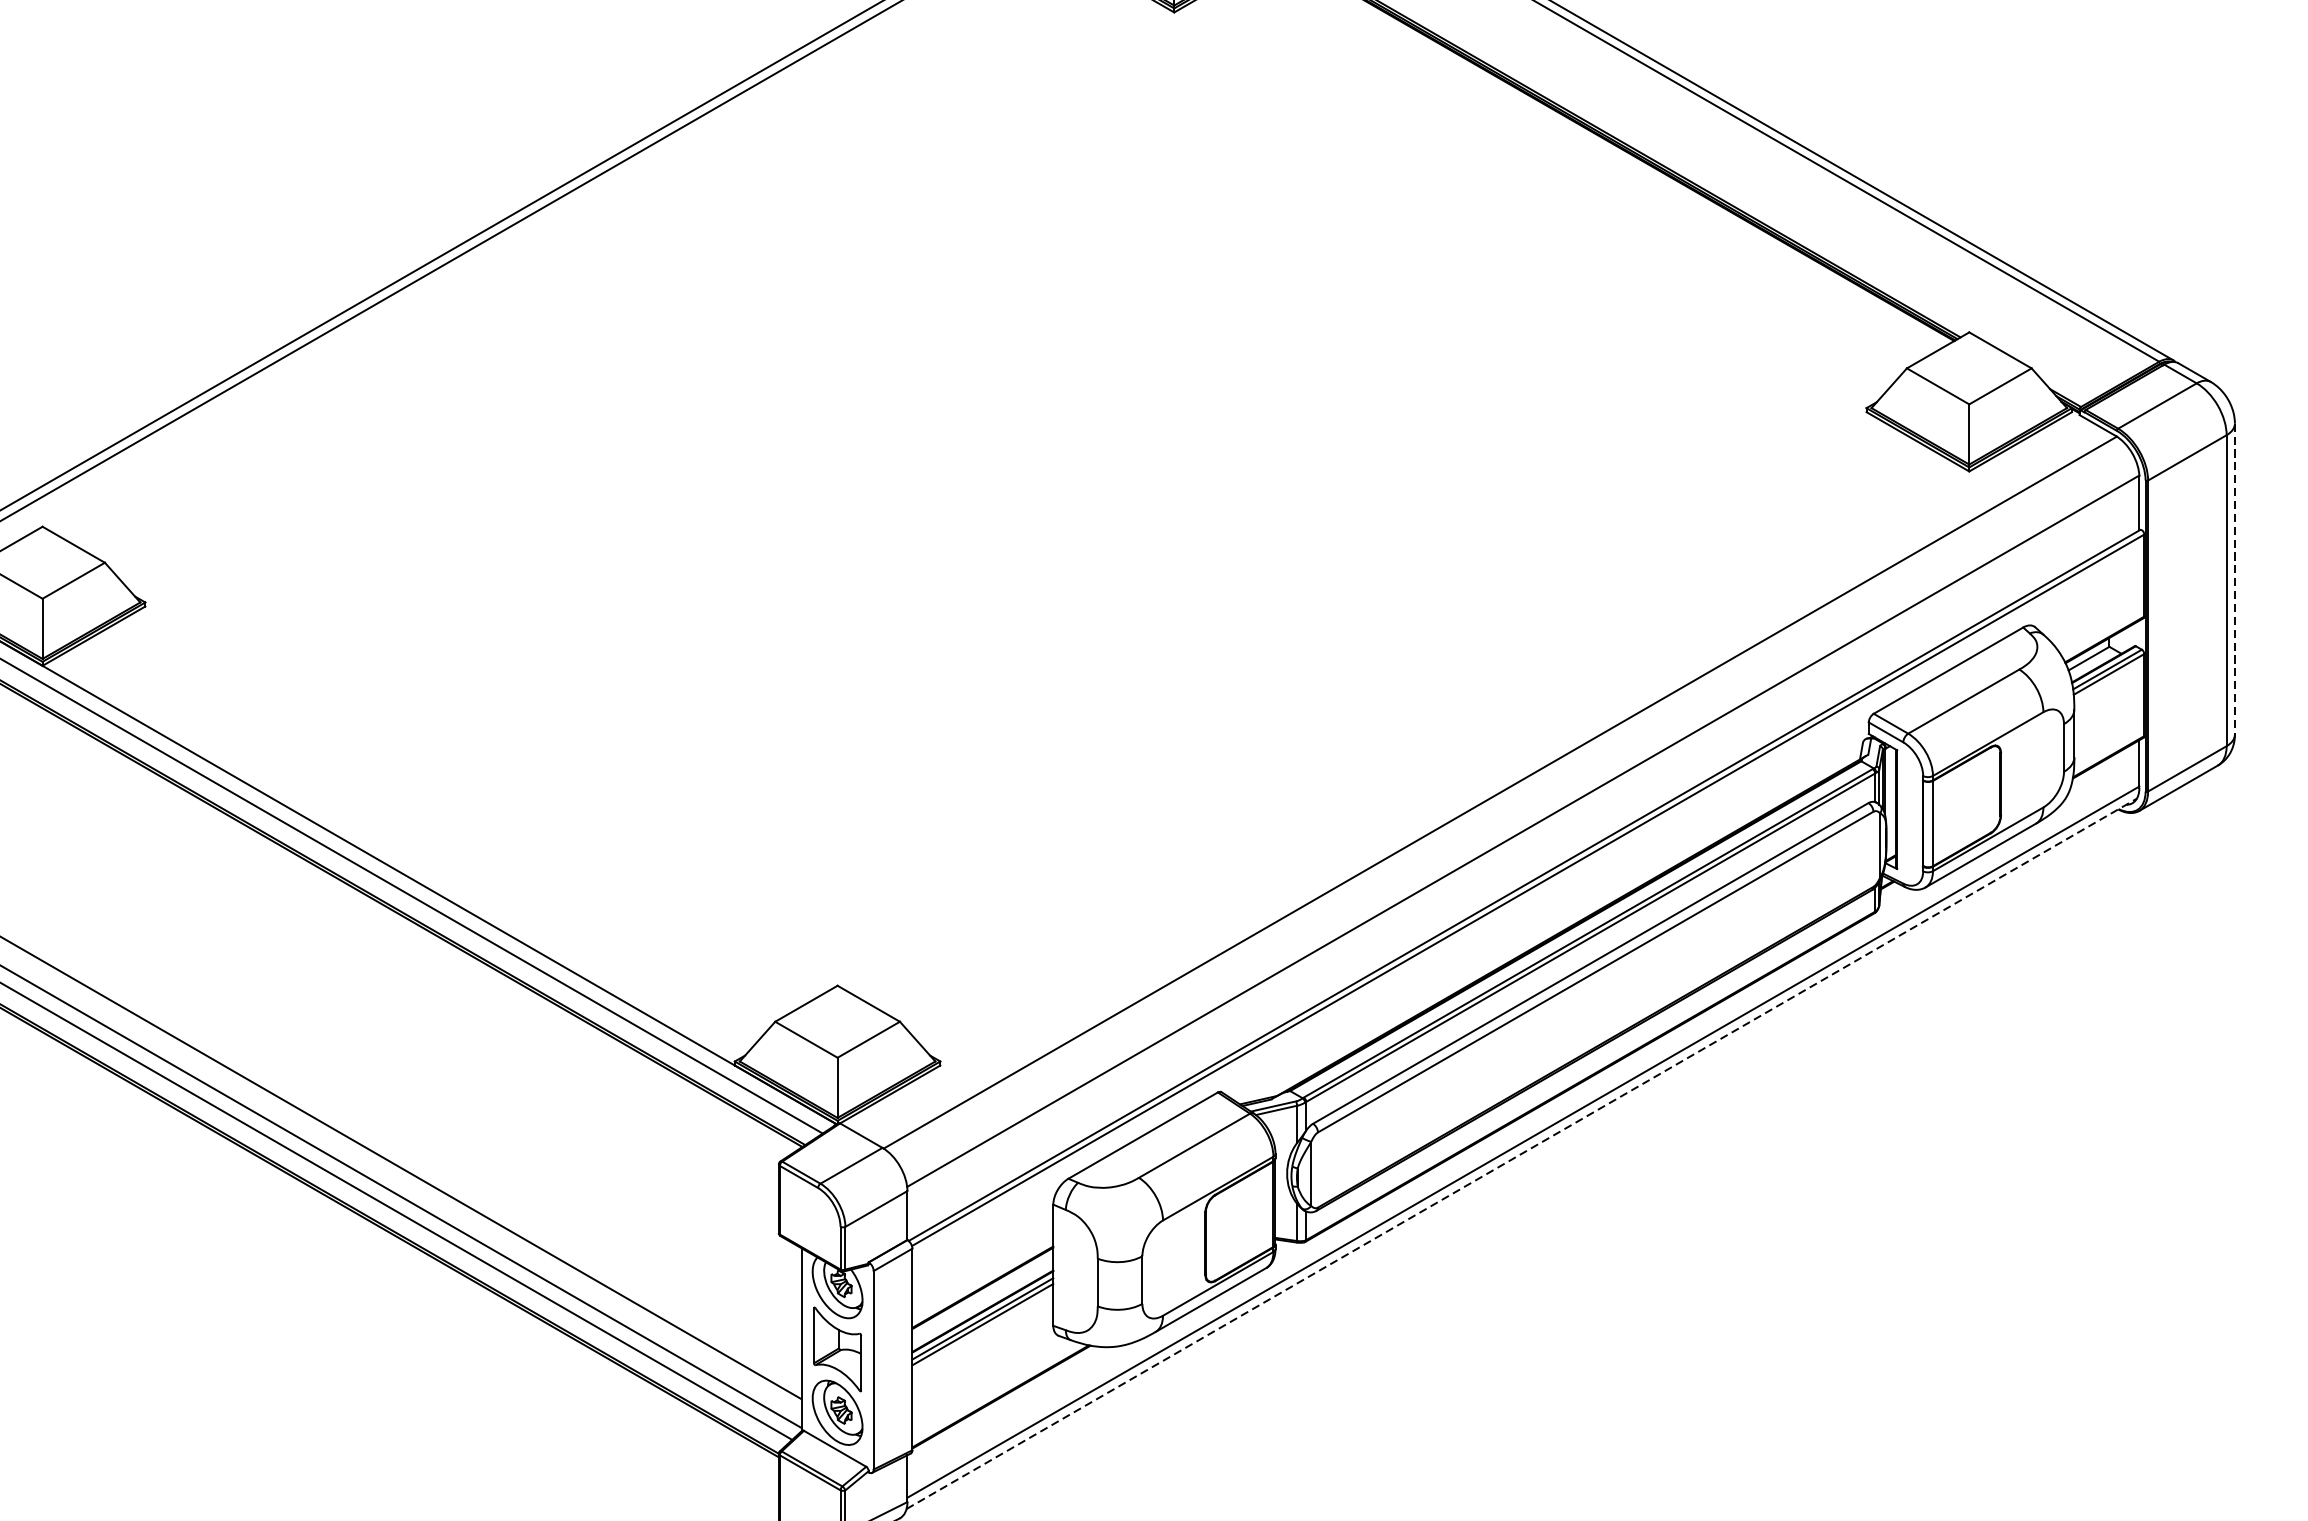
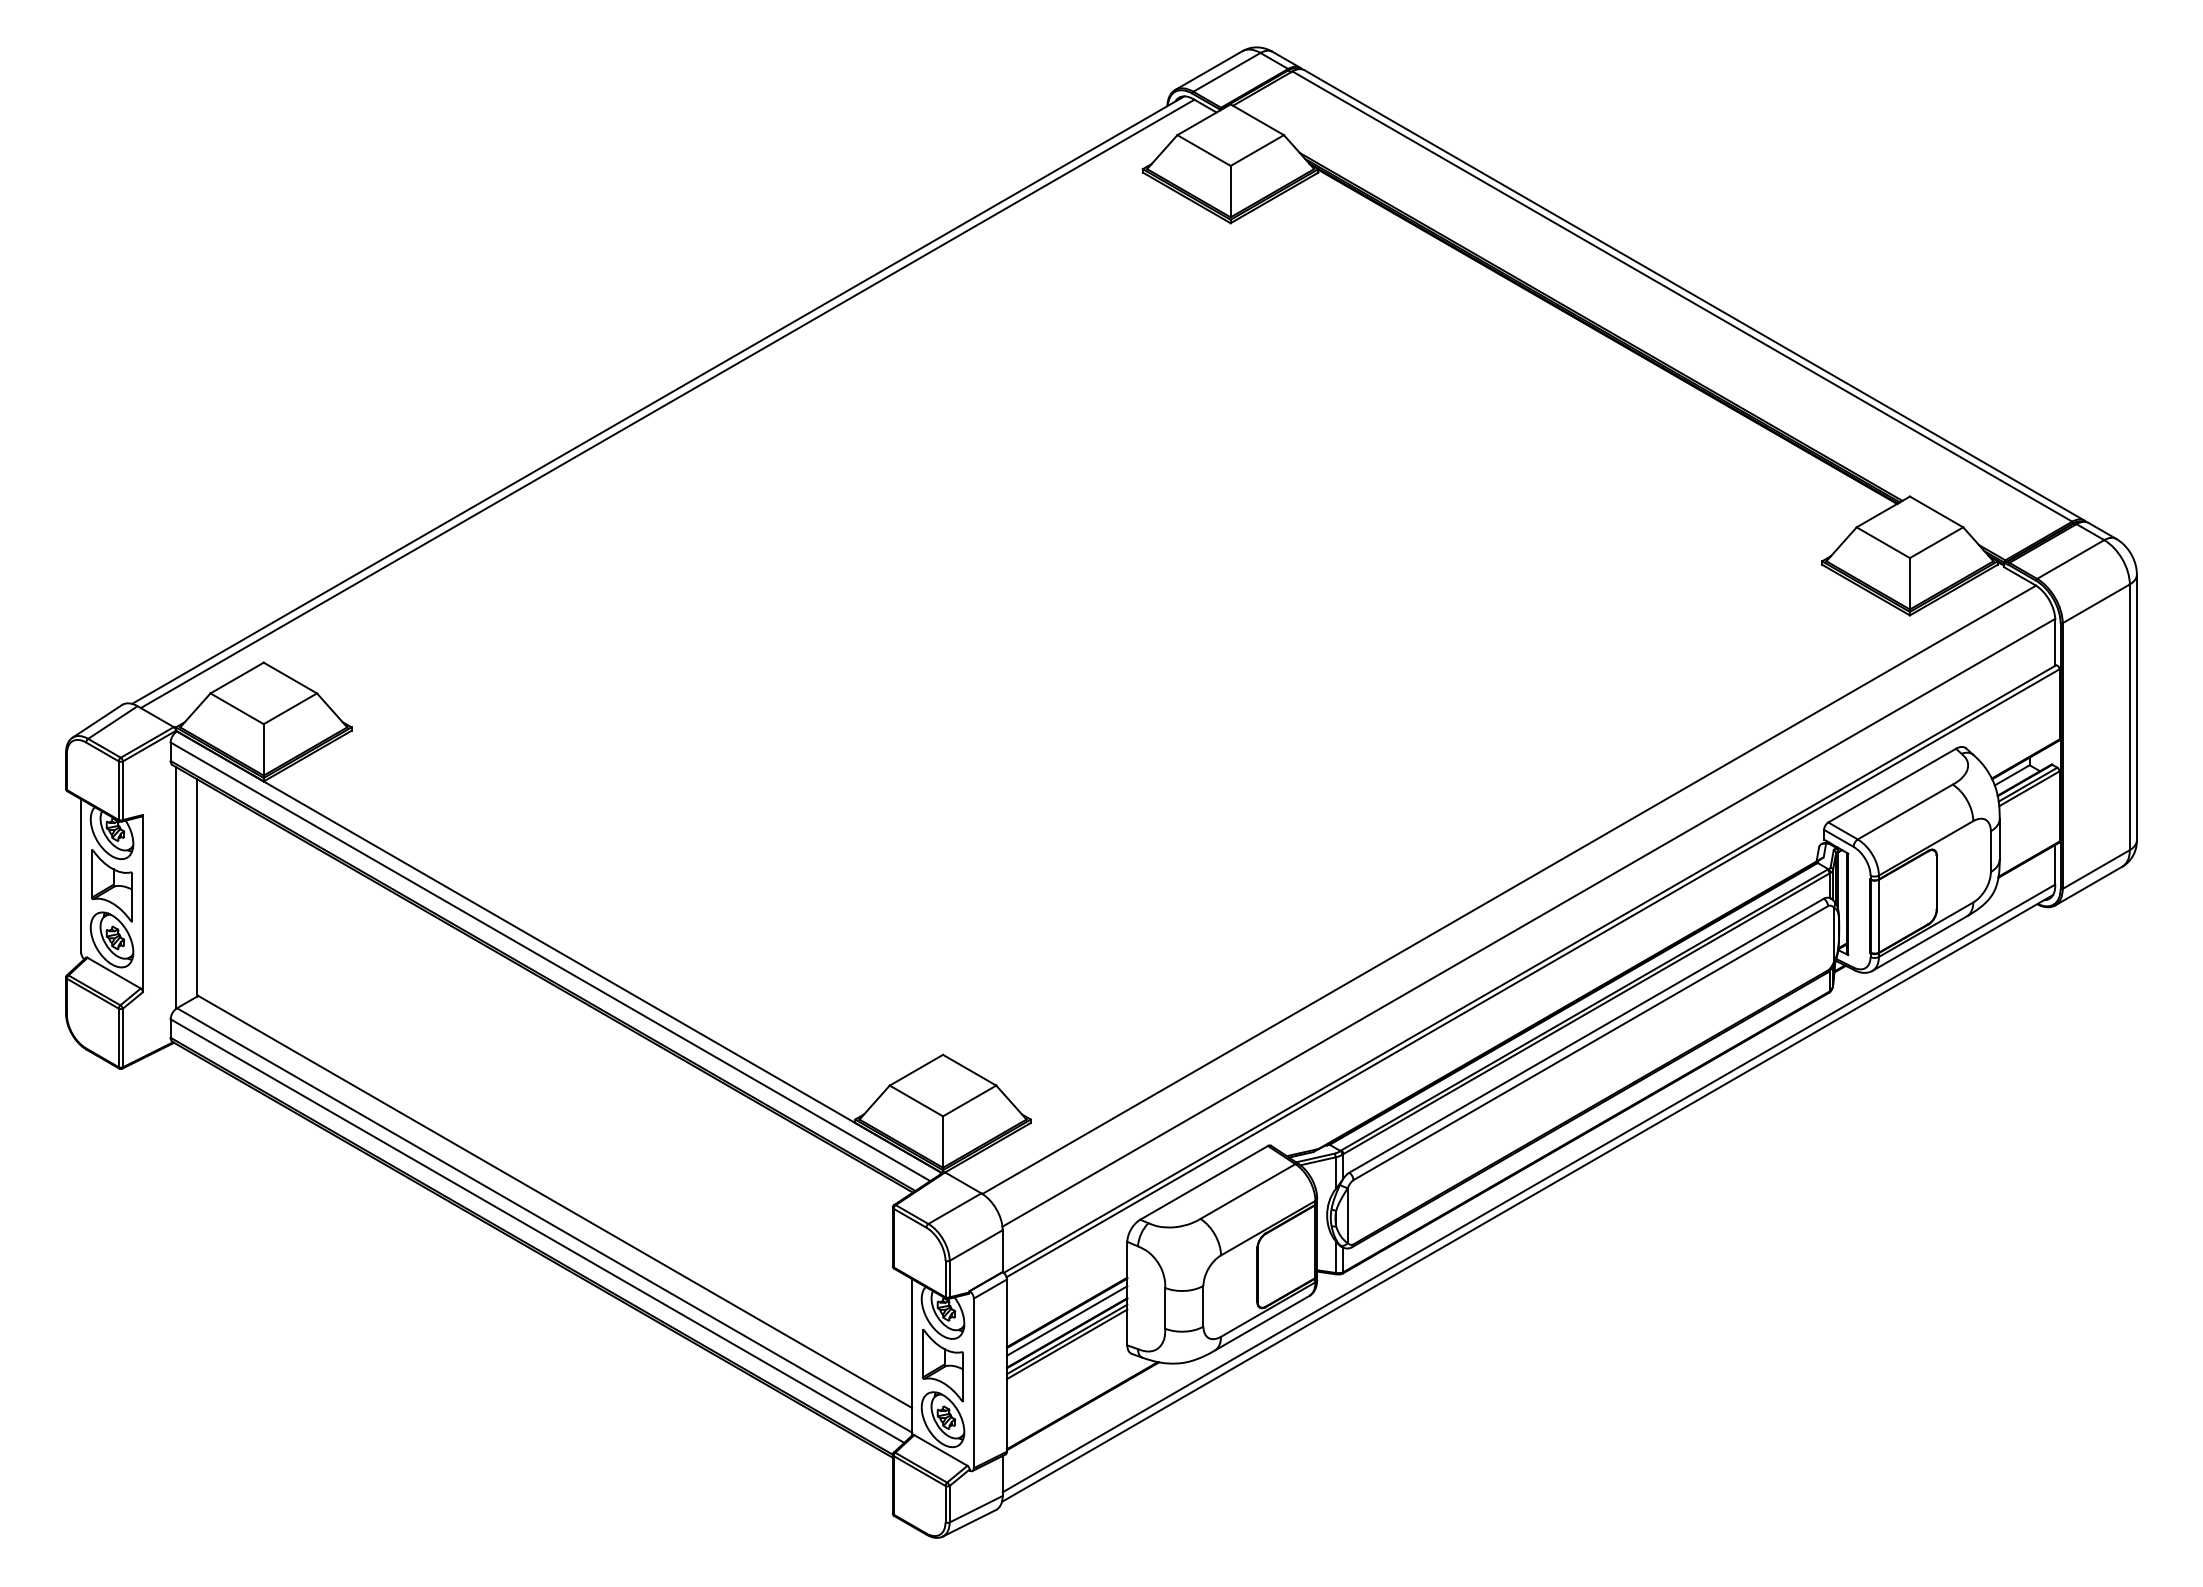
line: (2234, 579) -> (2136, 707), dashed -> solid
line: (1521, 1153) -> (1527, 1198), dashed -> solid
line: (982, 1296) -> (1066, 1320), added

